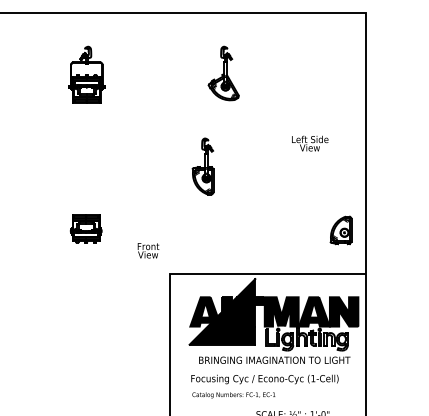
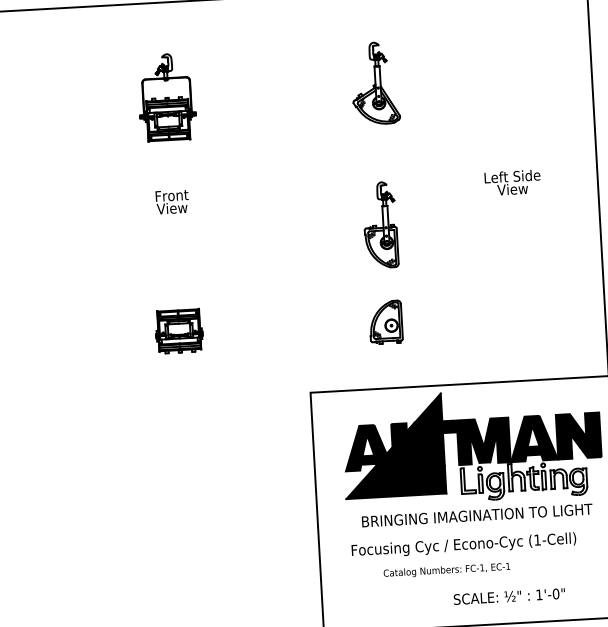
part: (202, 166) -> (379, 225), moved
part: (340, 230) -> (385, 322), moved
text: (148, 250) -> (172, 201), moved
text: (233, 395) -> (446, 570), moved

